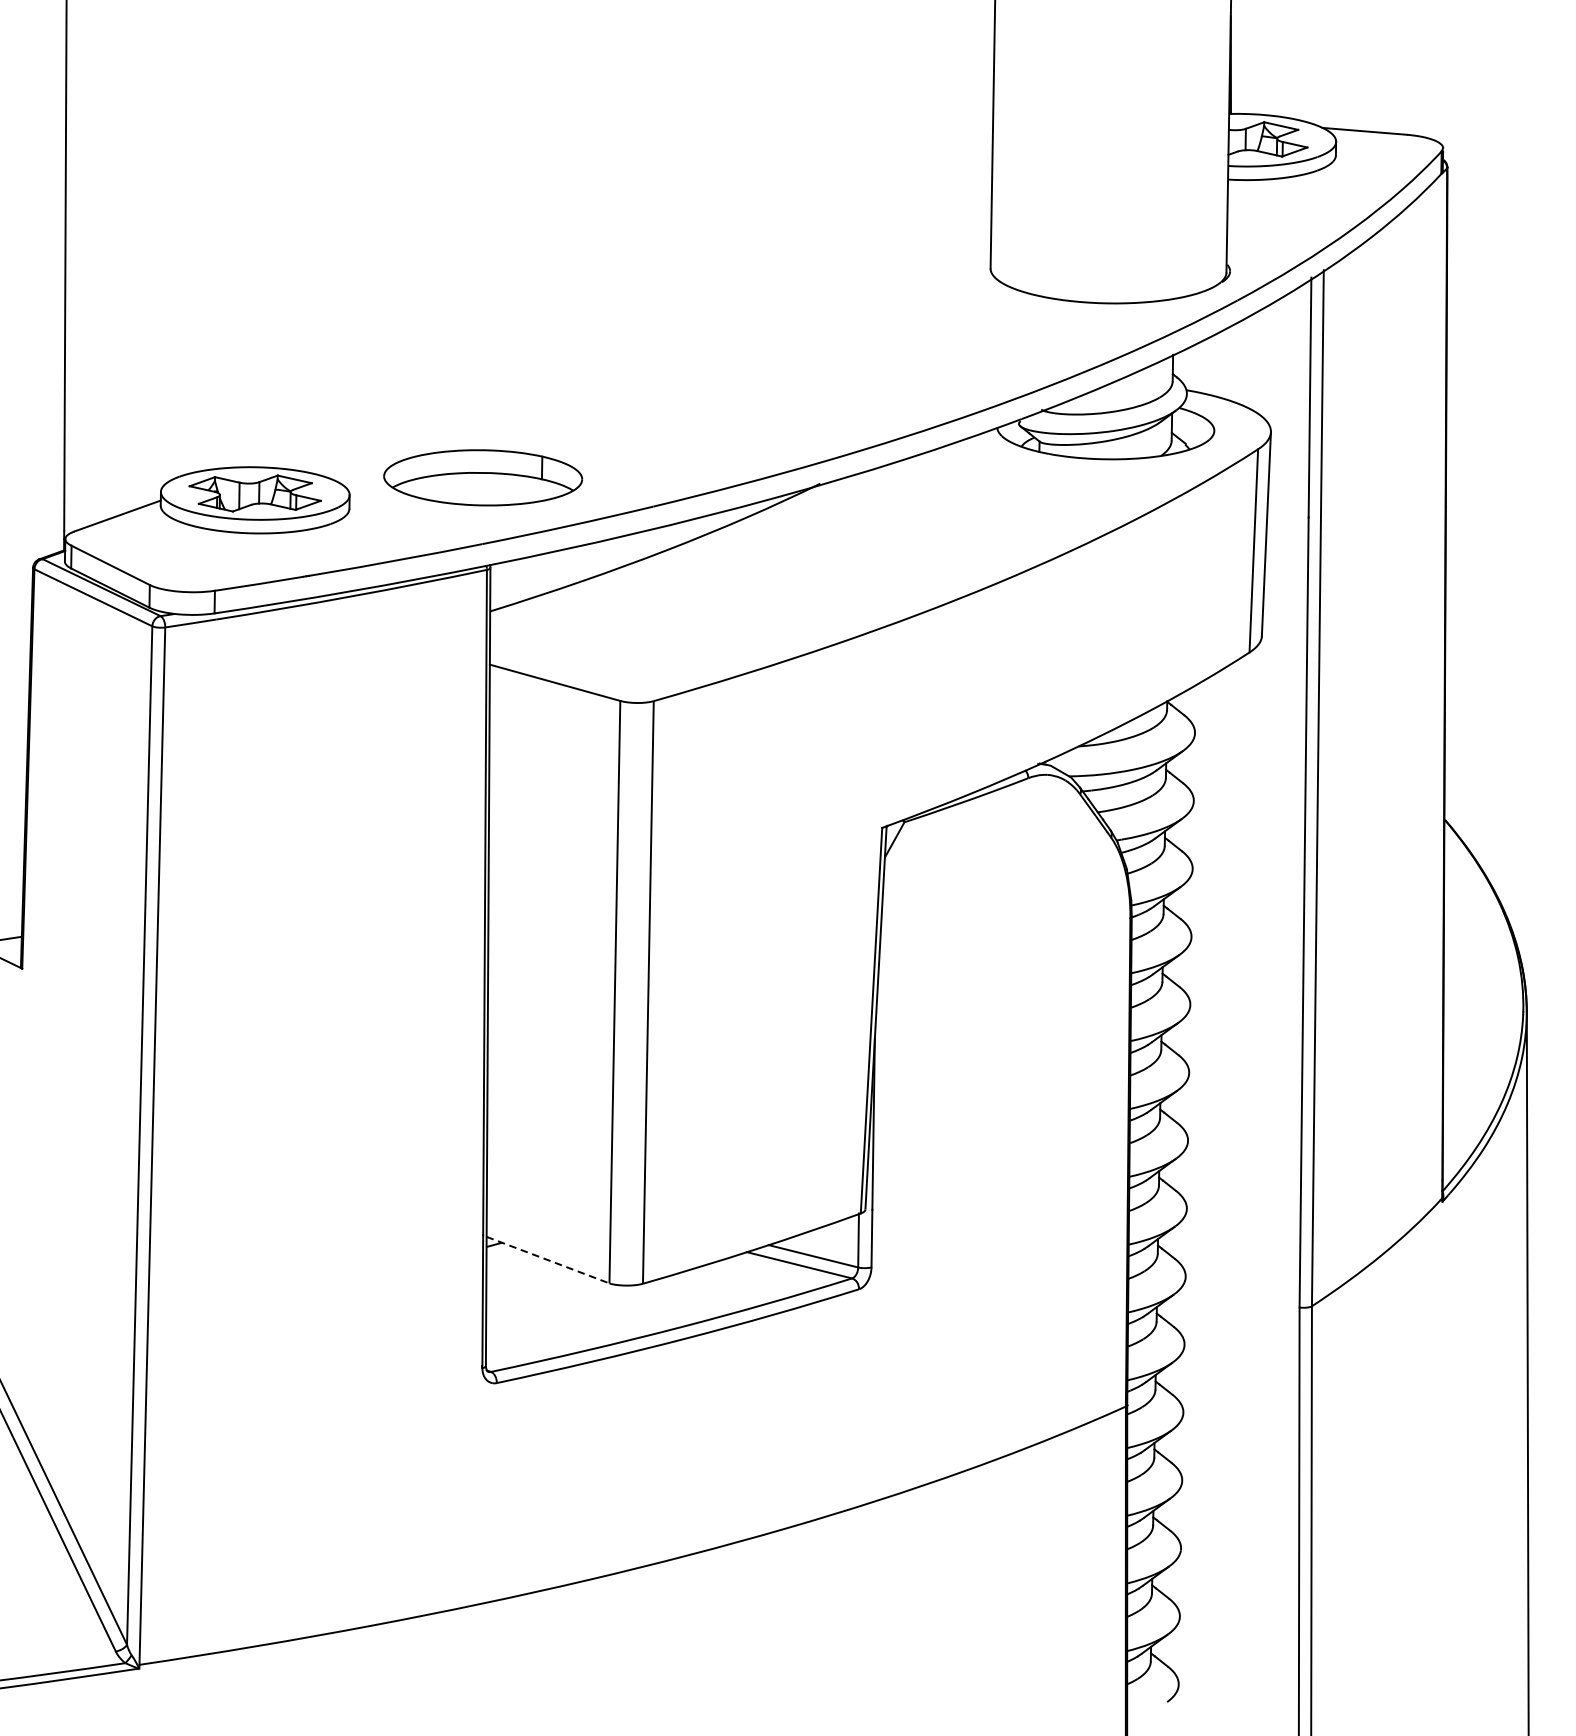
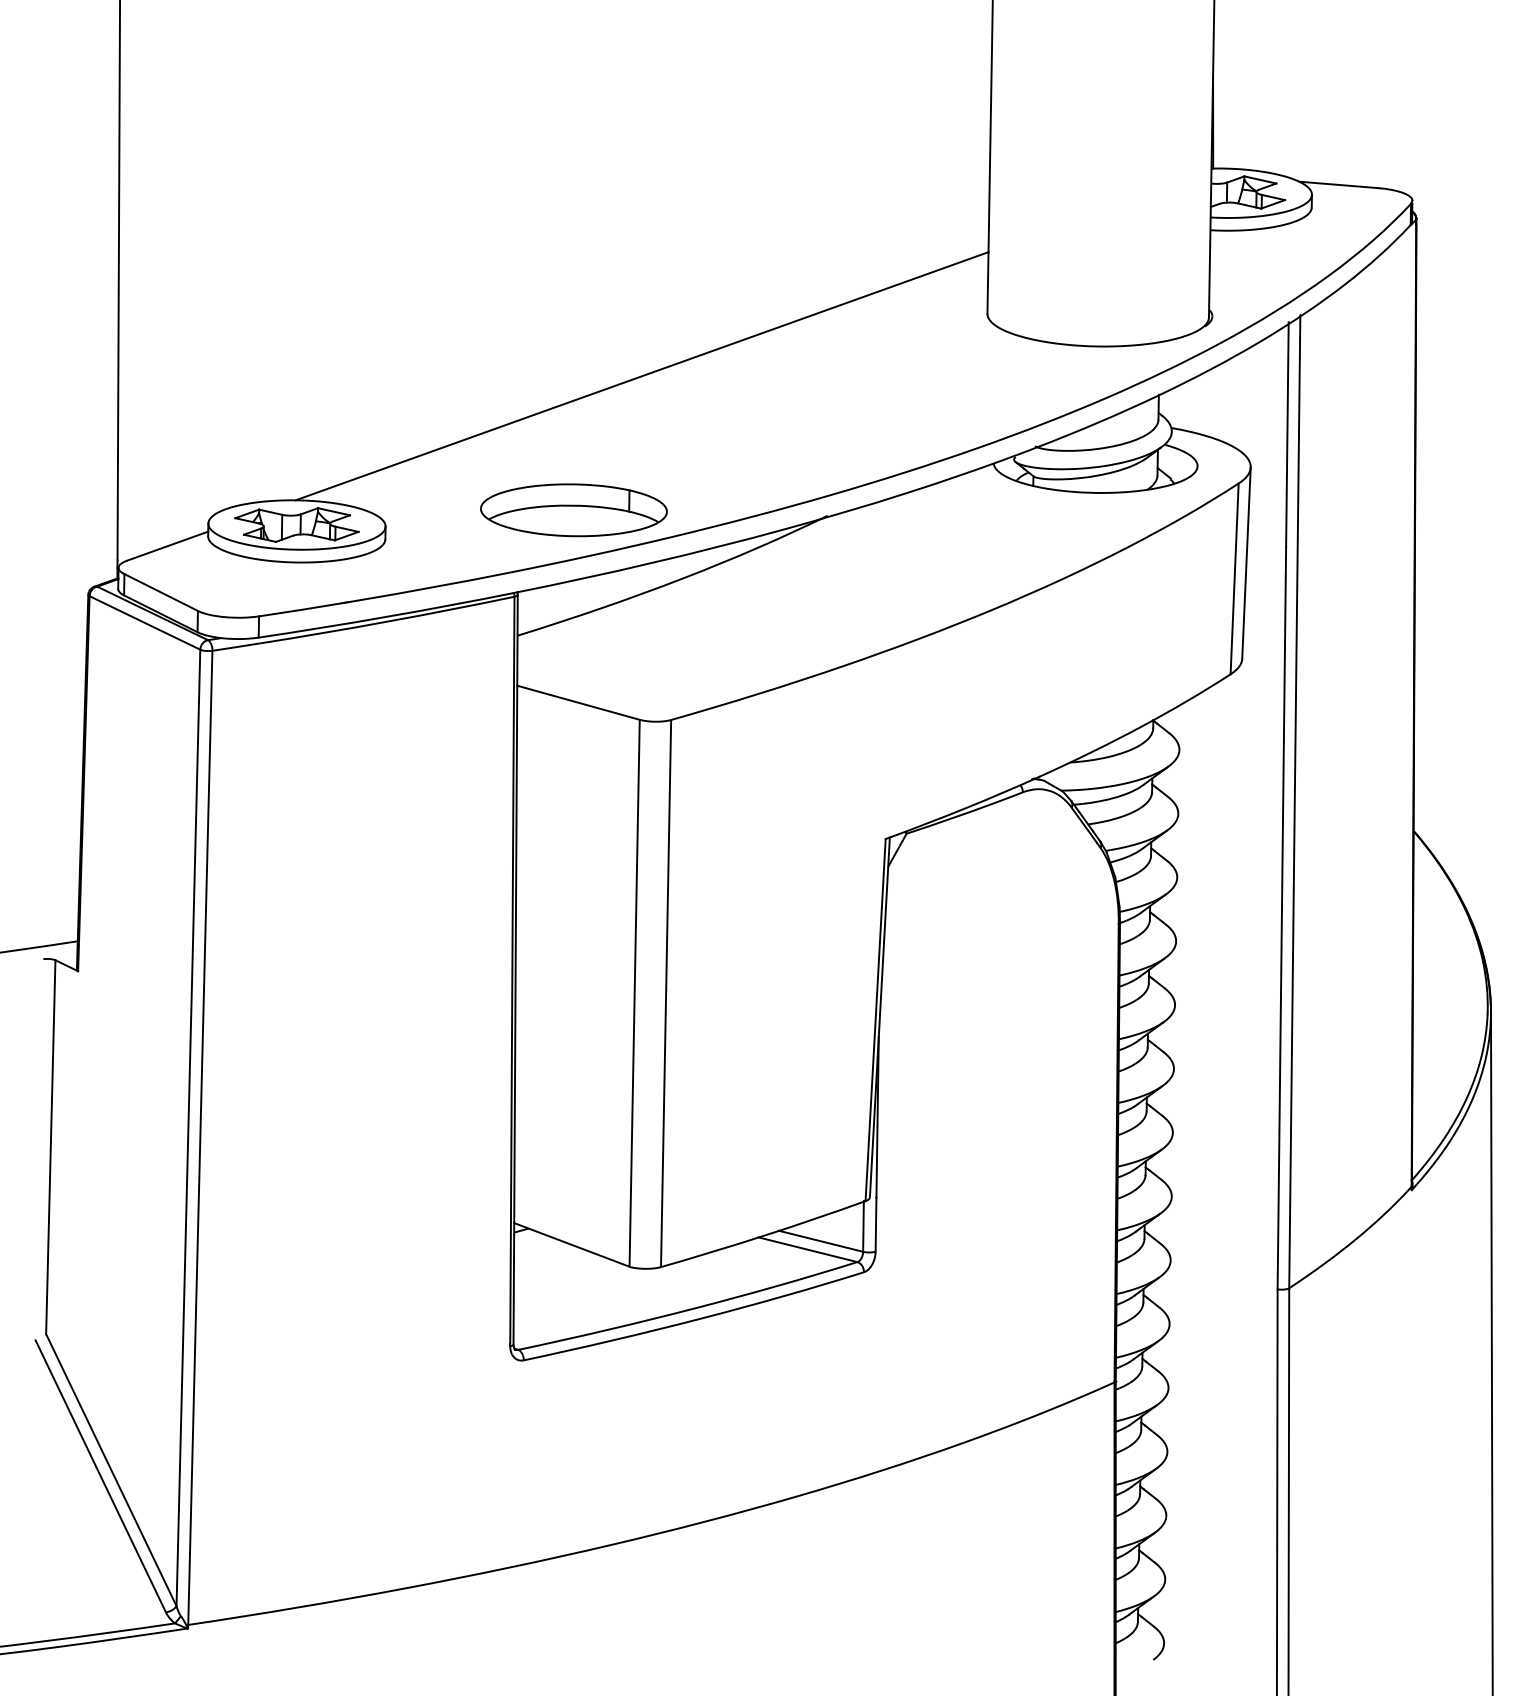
line: (622, 335) -> (641, 376), added
part: (482, 478) -> (573, 510), moved
line: (547, 1259) -> (571, 1244), dashed -> solid

